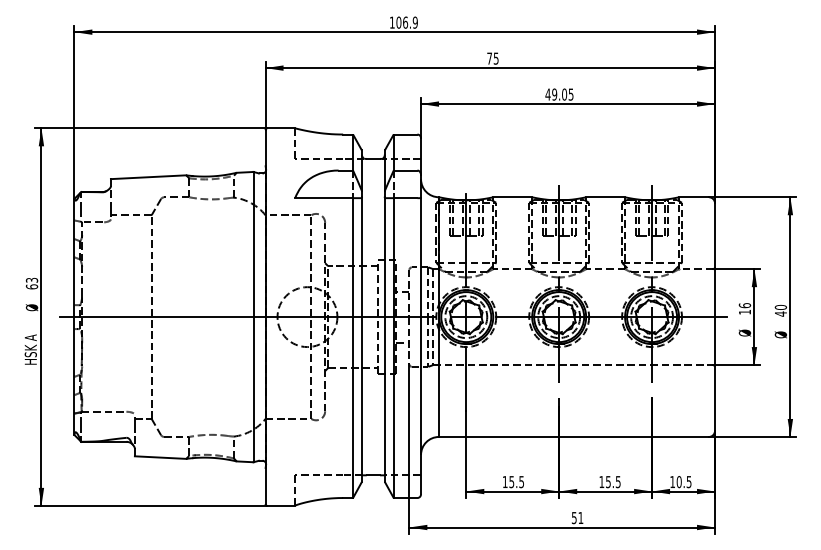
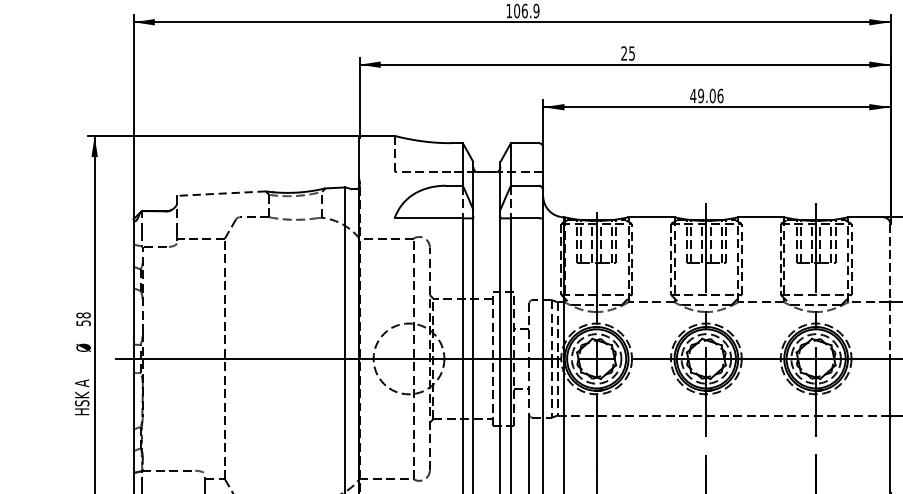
text: (489, 58) -> (624, 53), 75 -> 25
text: (570, 94) -> (719, 95), 49.05 -> 49.06
line: (148, 177) -> (221, 193), solid -> dashed
line: (714, 260) -> (889, 292), solid -> dashed
text: (31, 283) -> (82, 319), 63 -> 58

